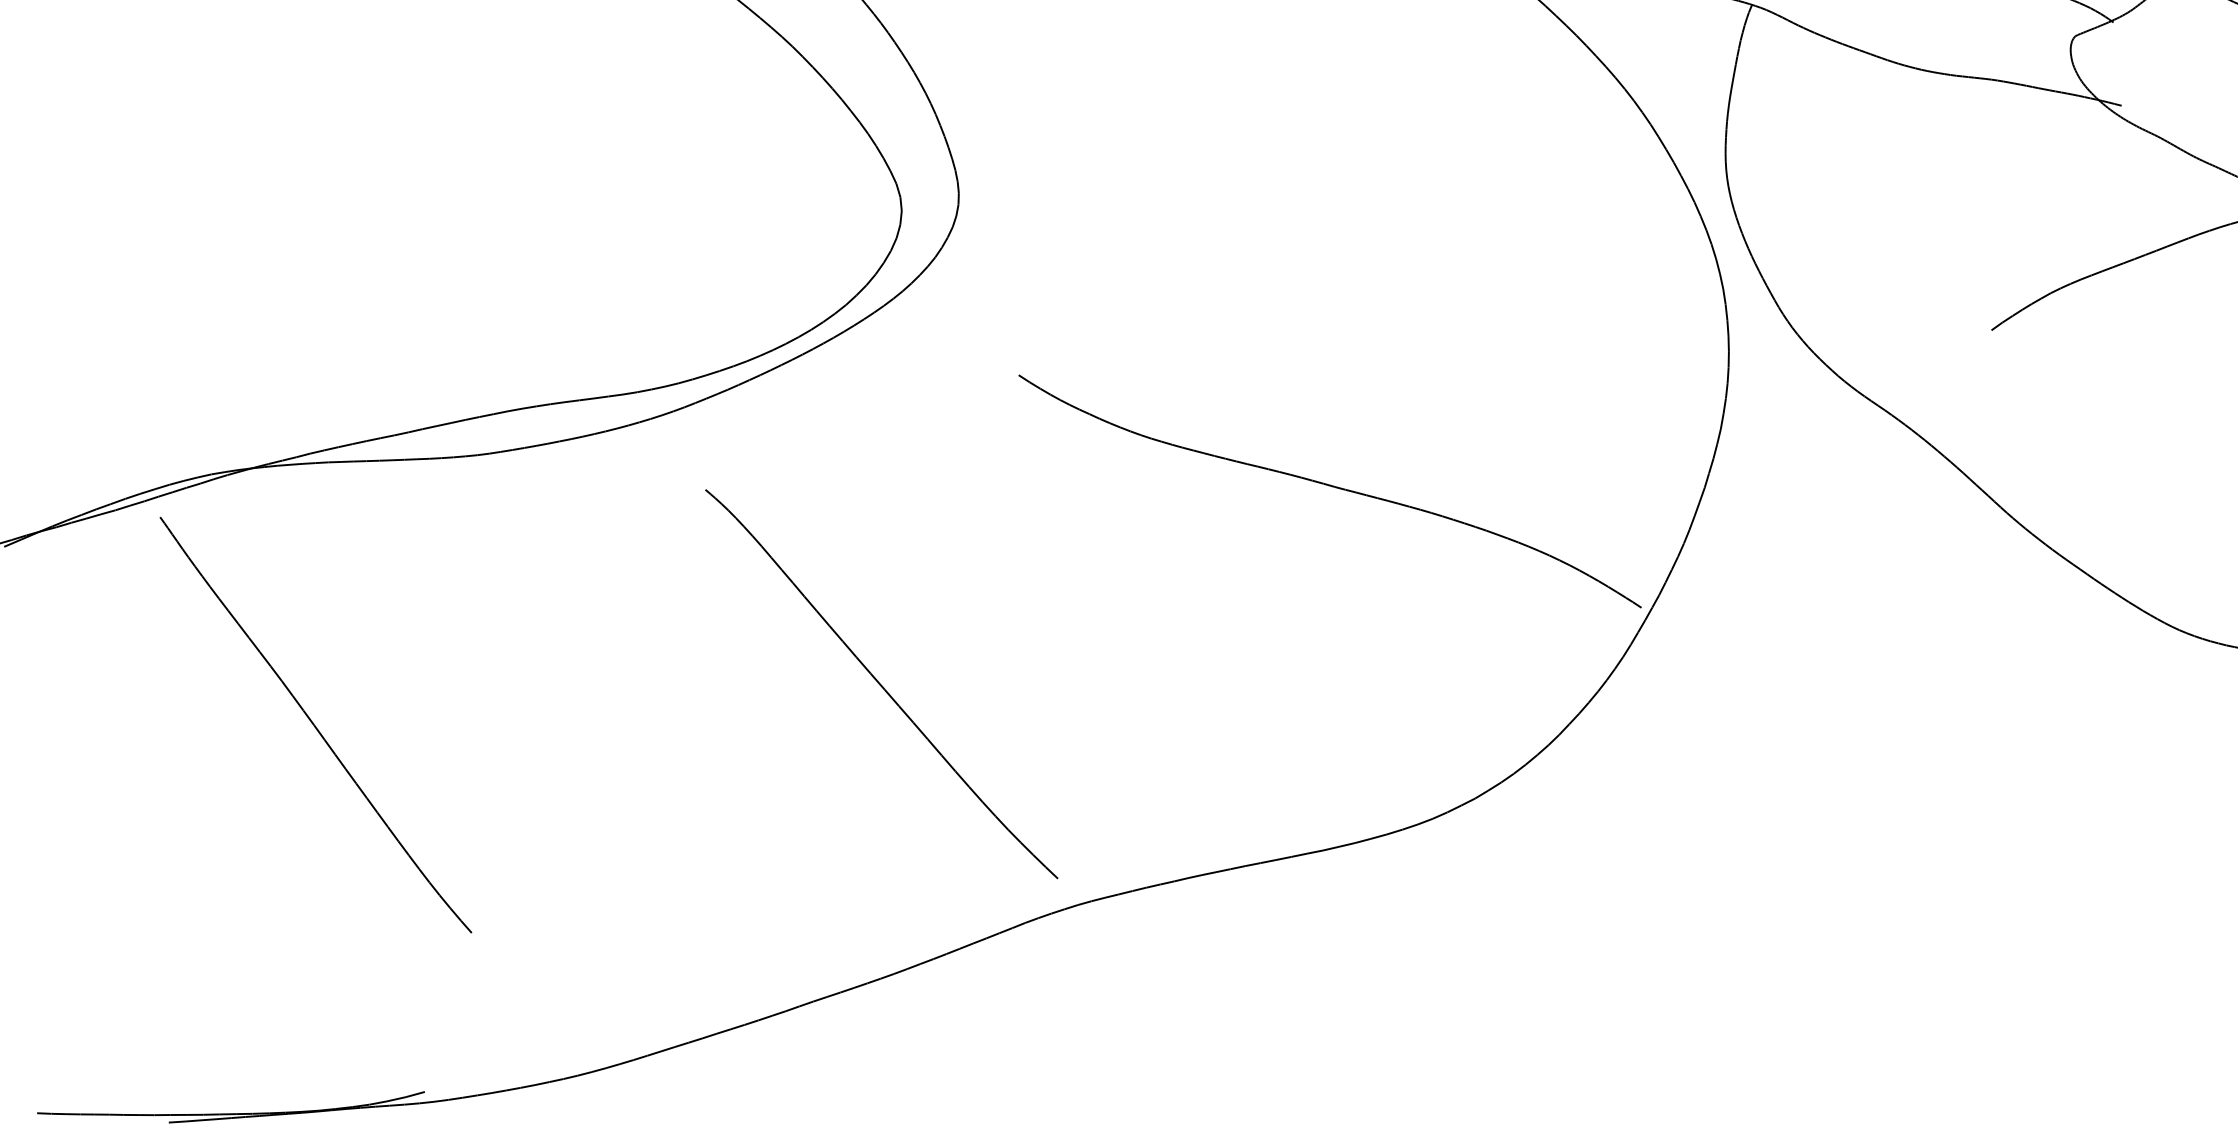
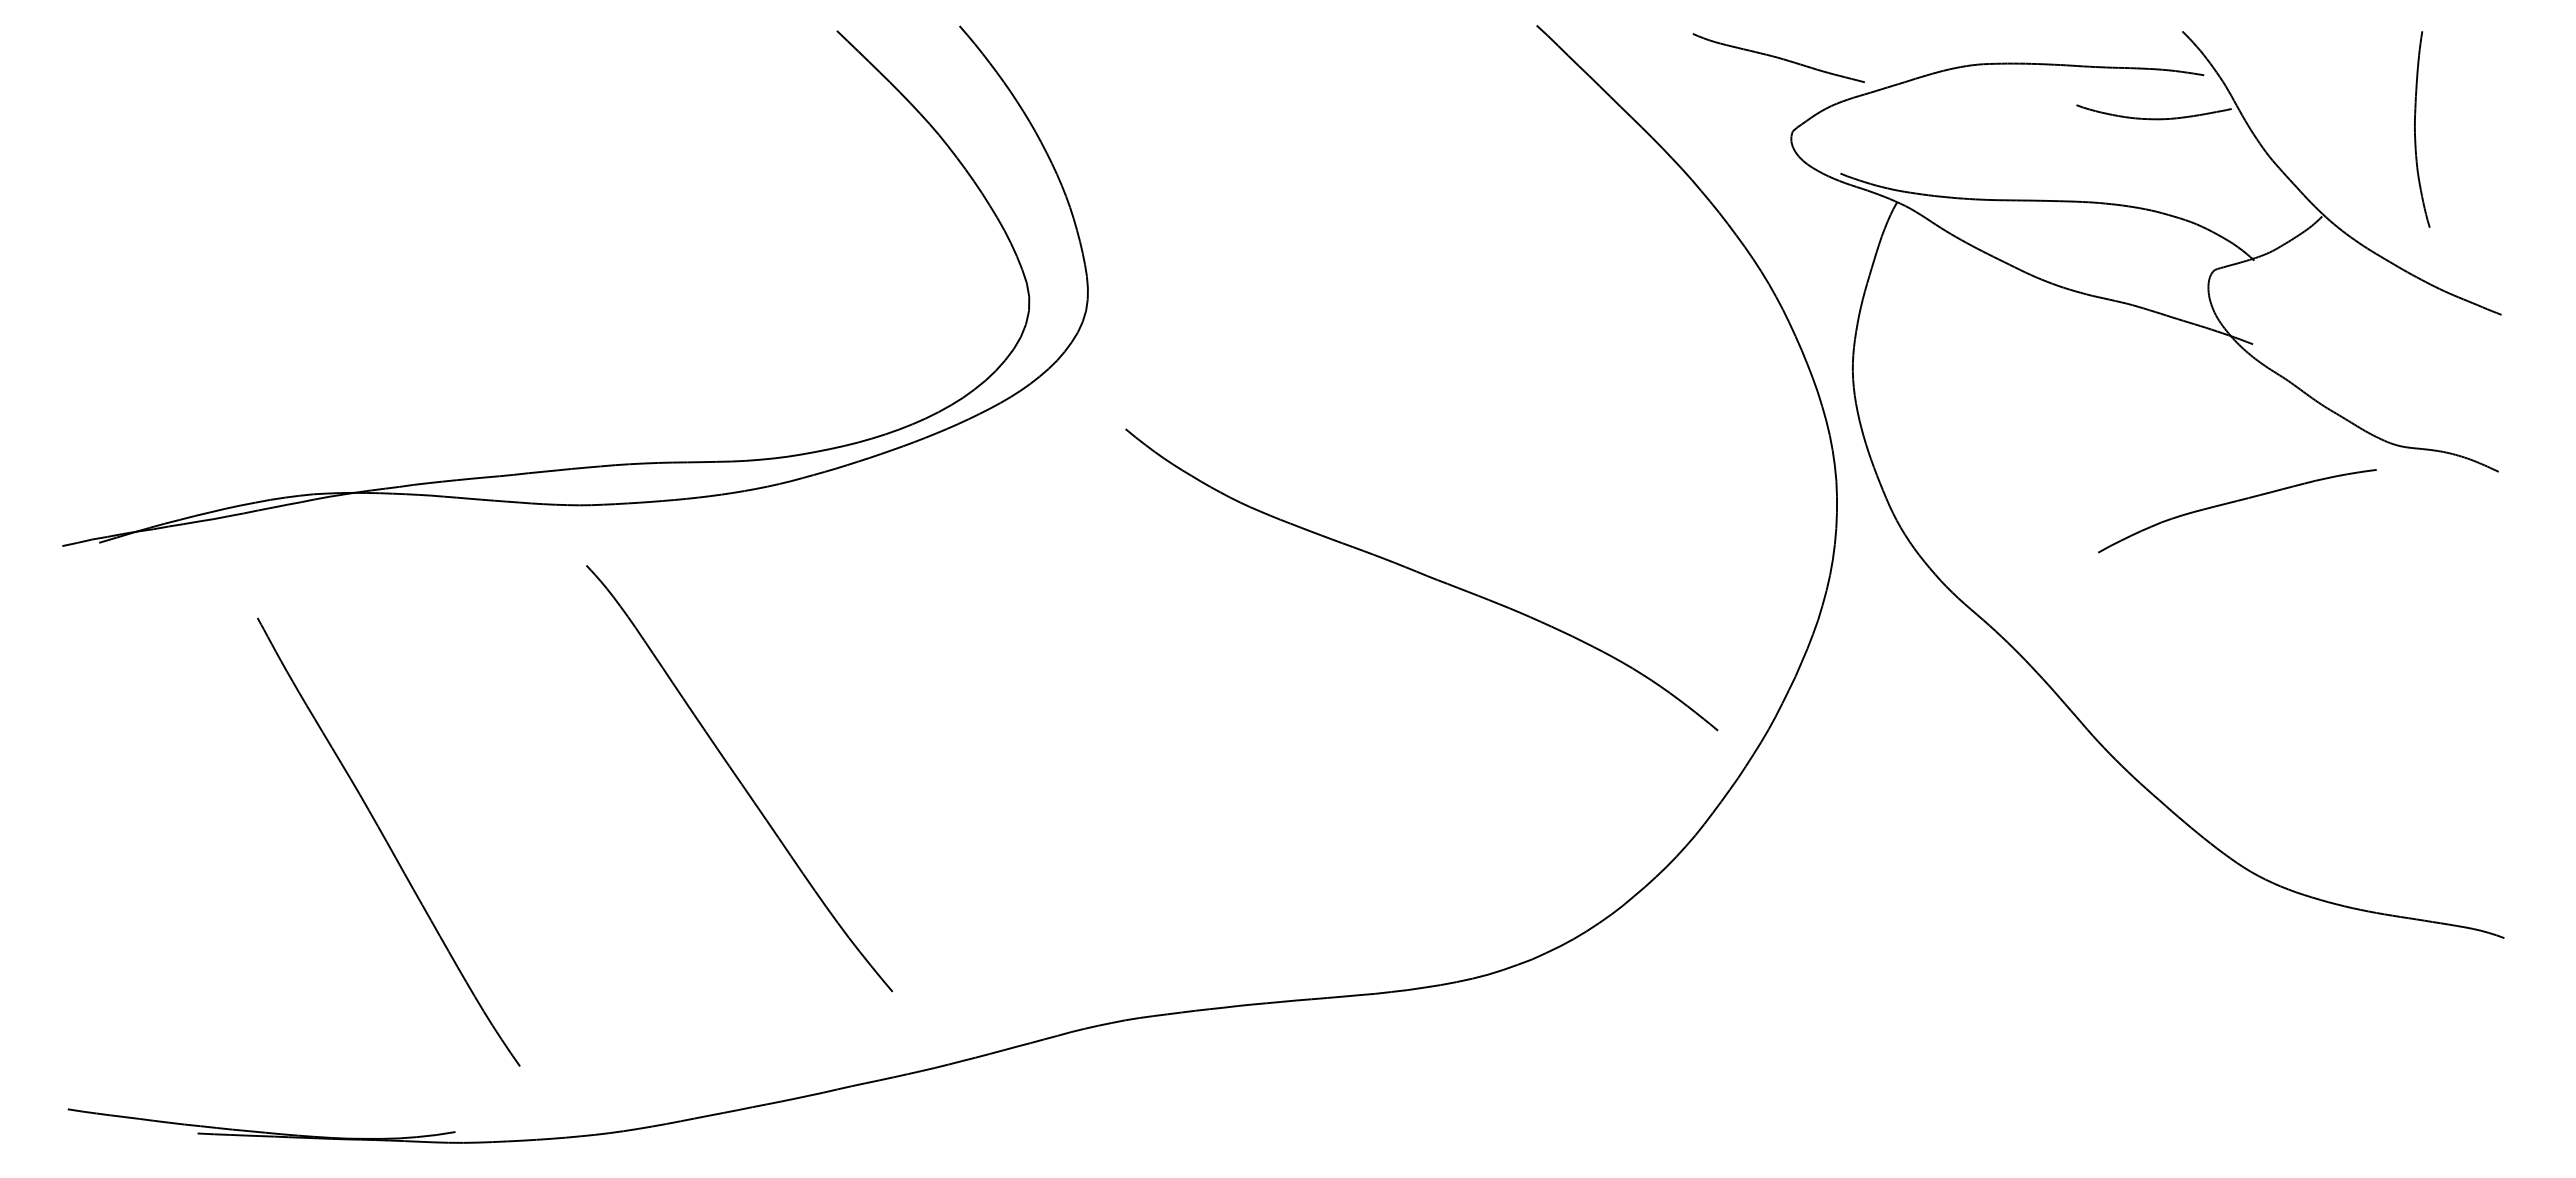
part: (1329, 491) -> (1421, 579), moved
part: (881, 684) -> (739, 778), moved
part: (315, 724) -> (388, 841), moved

